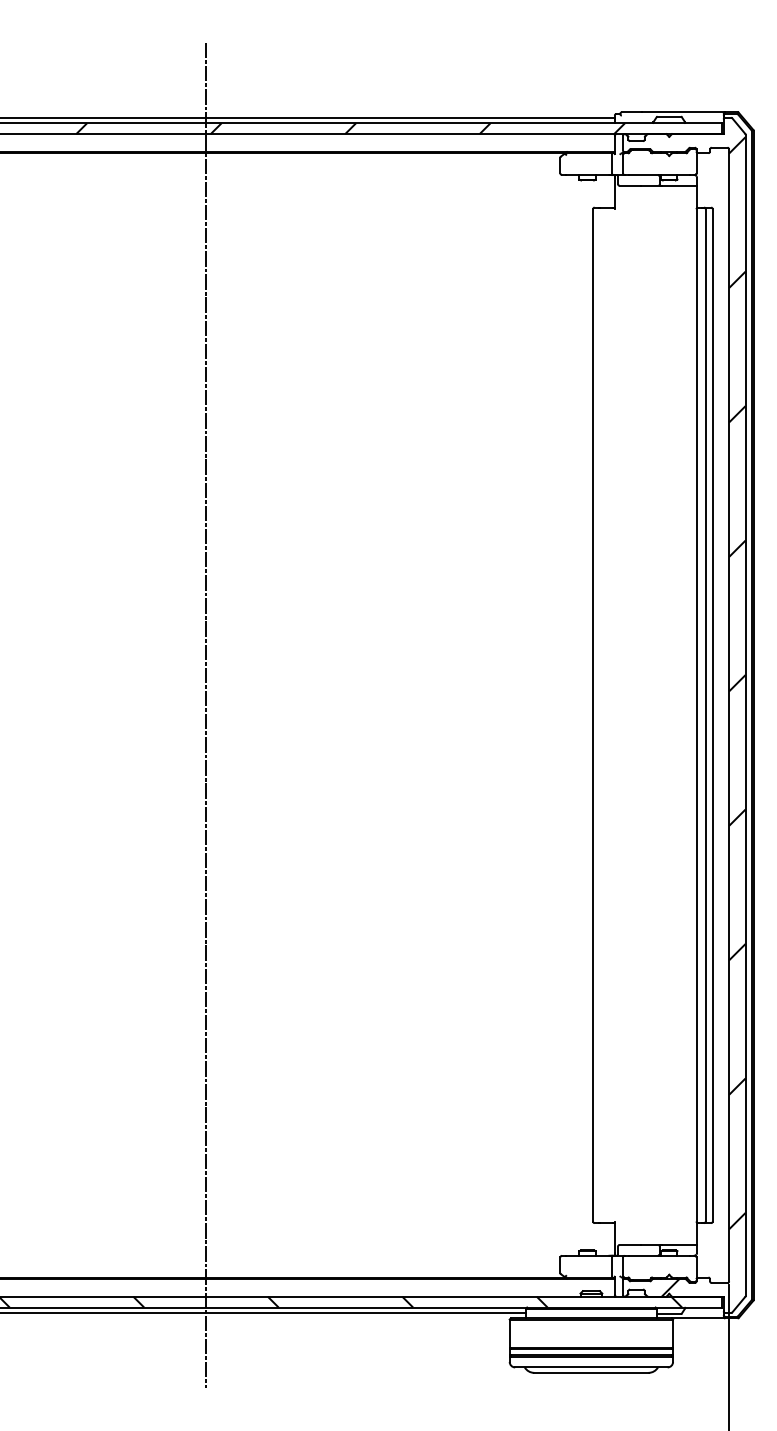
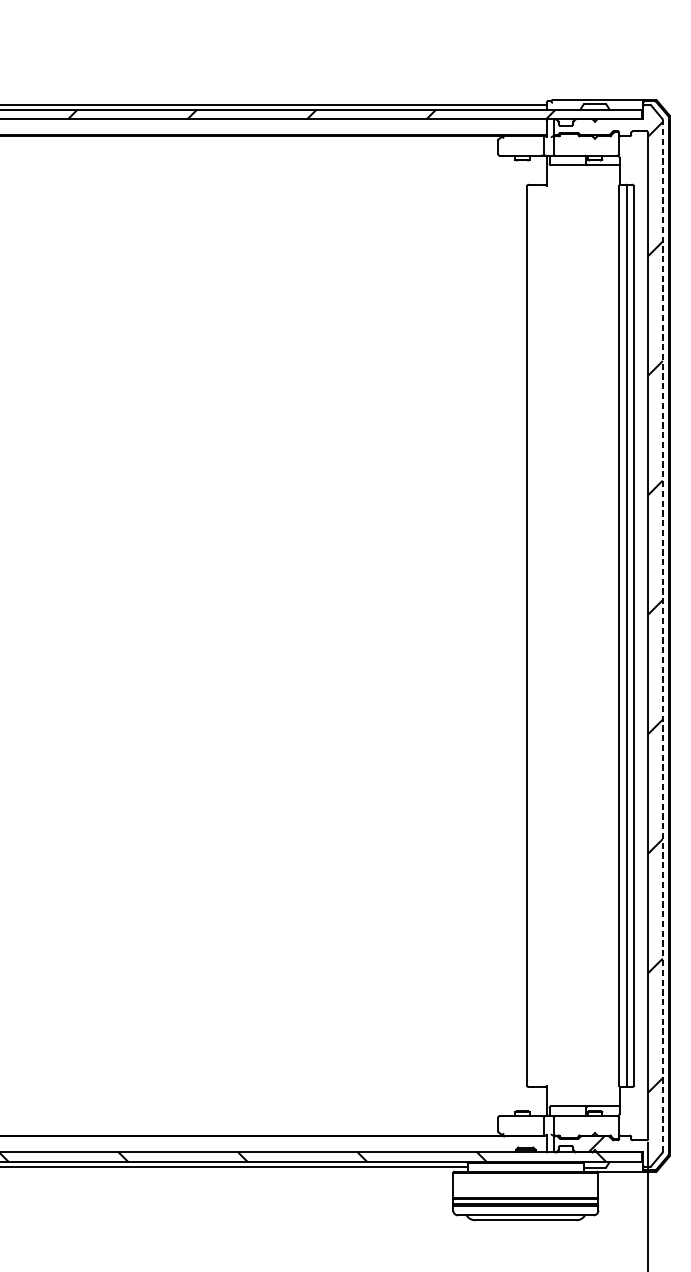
line: (206, 714) -> (183, 635), removed
line: (745, 715) -> (662, 636), solid -> dashed

